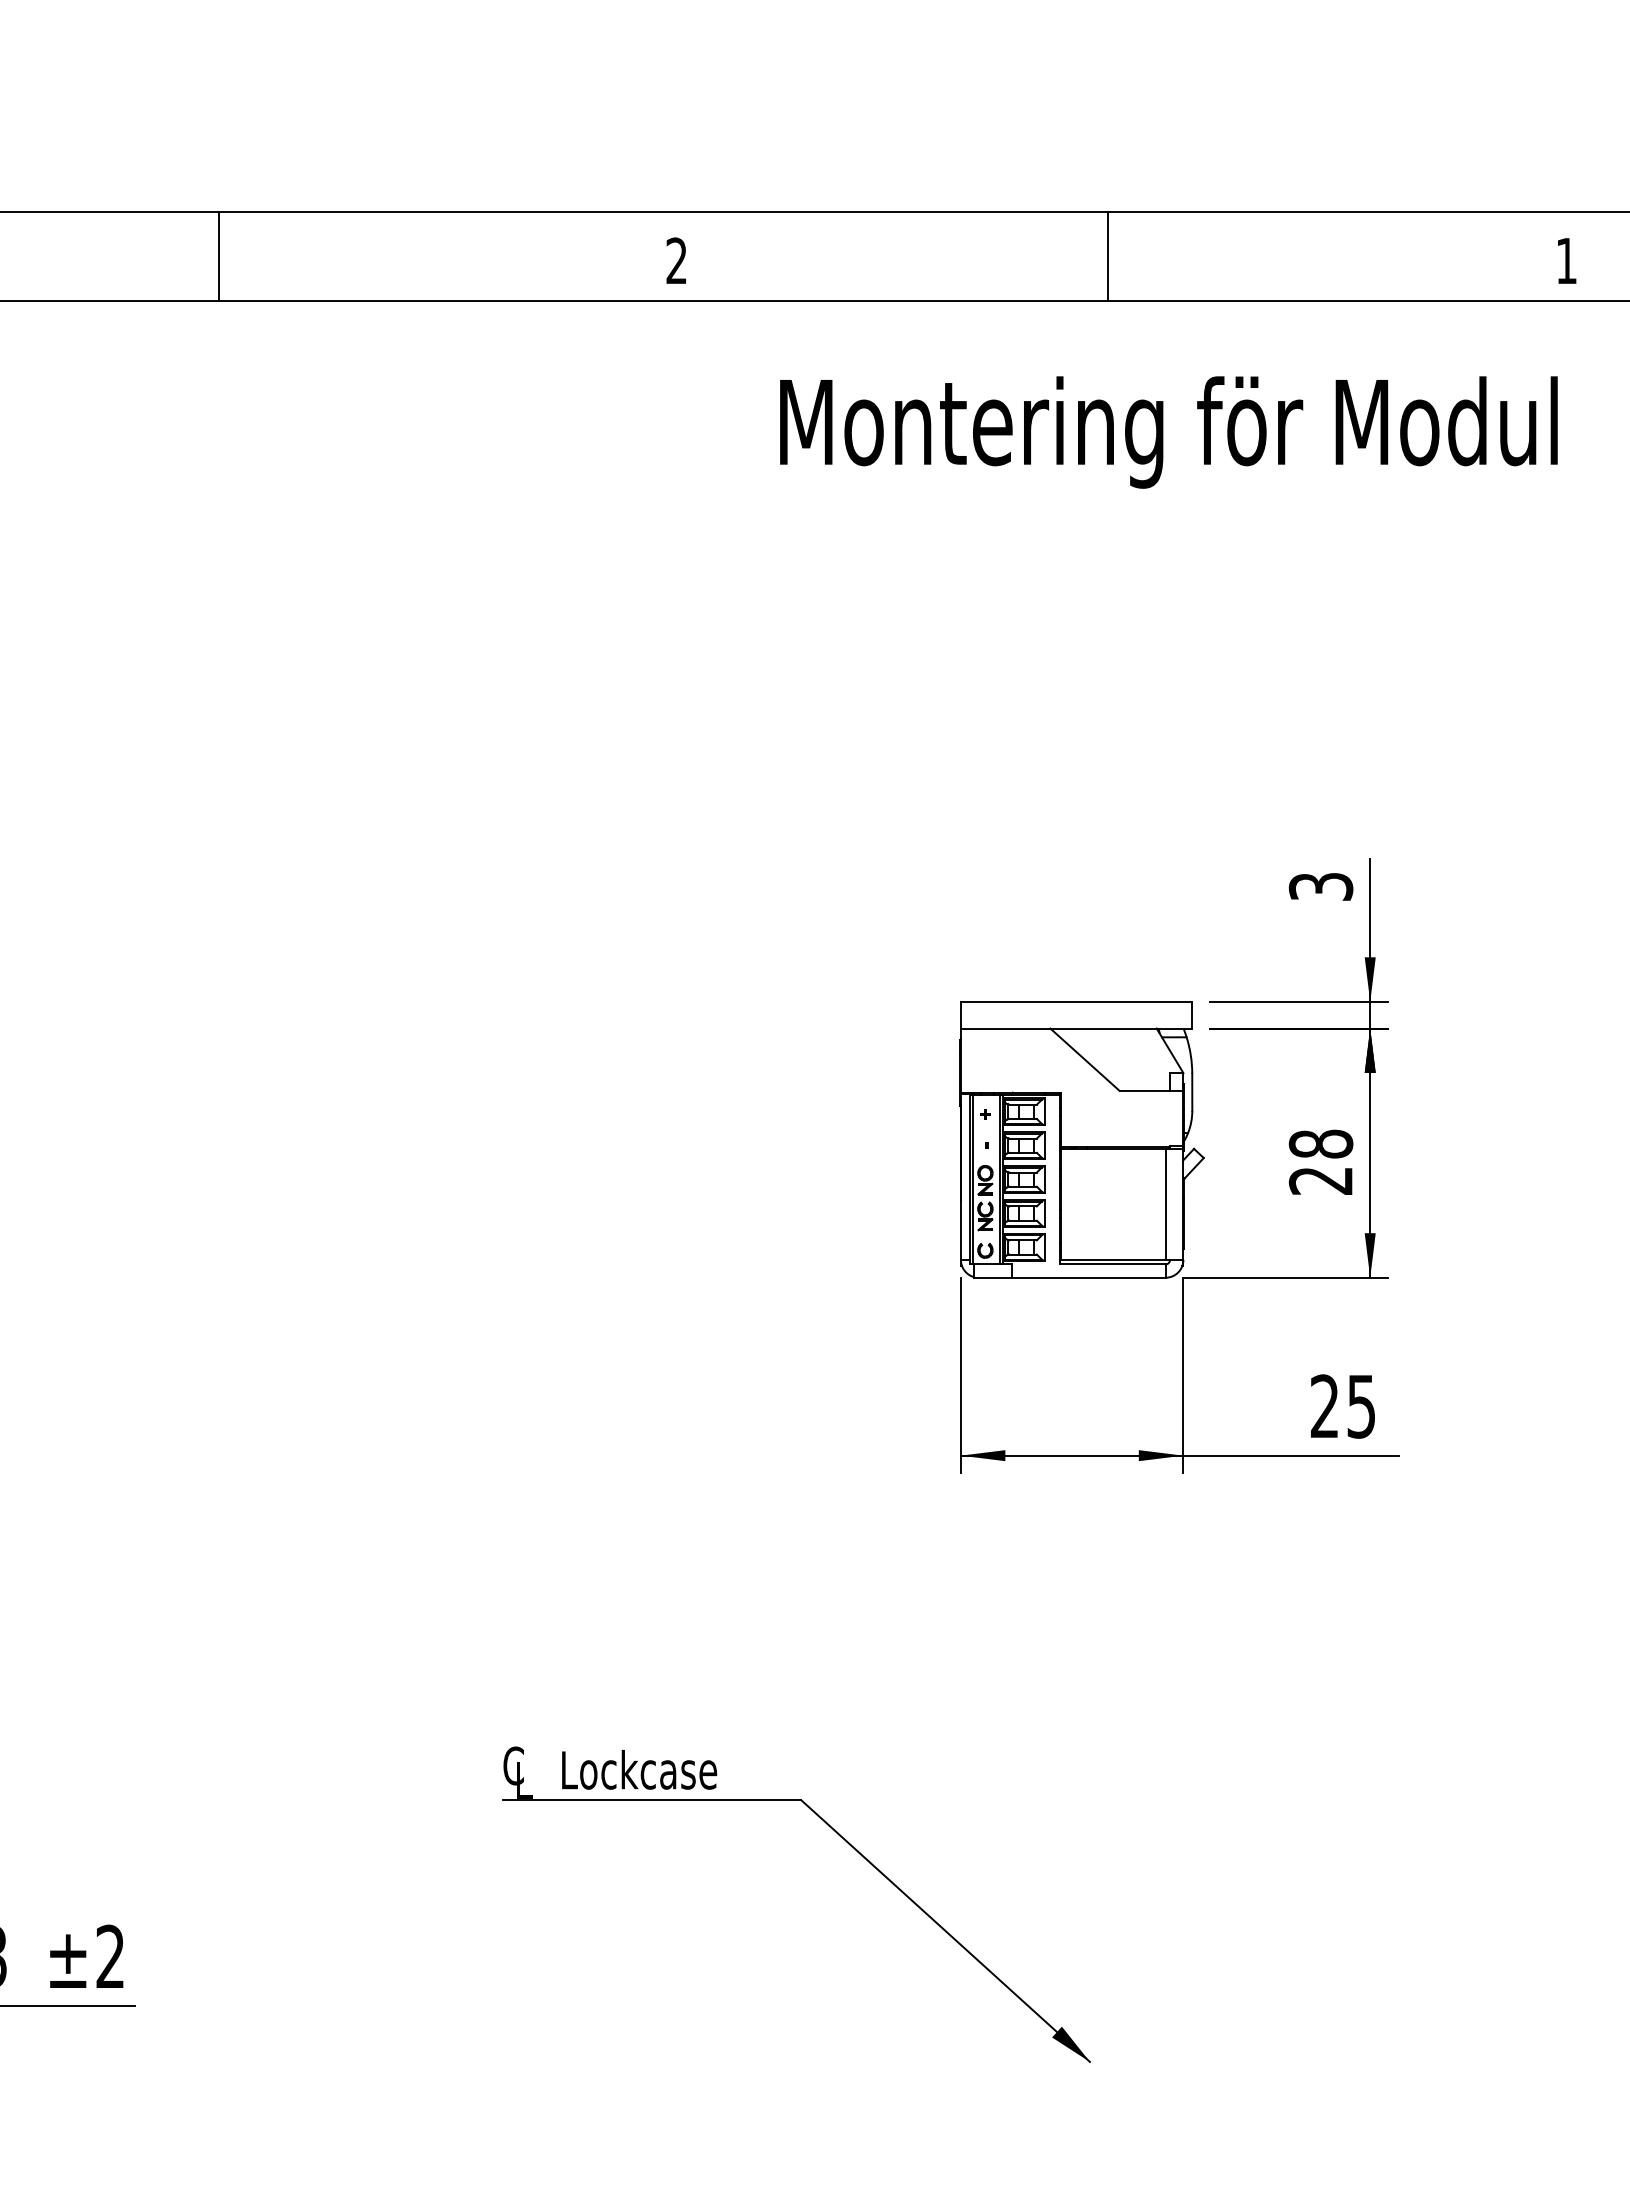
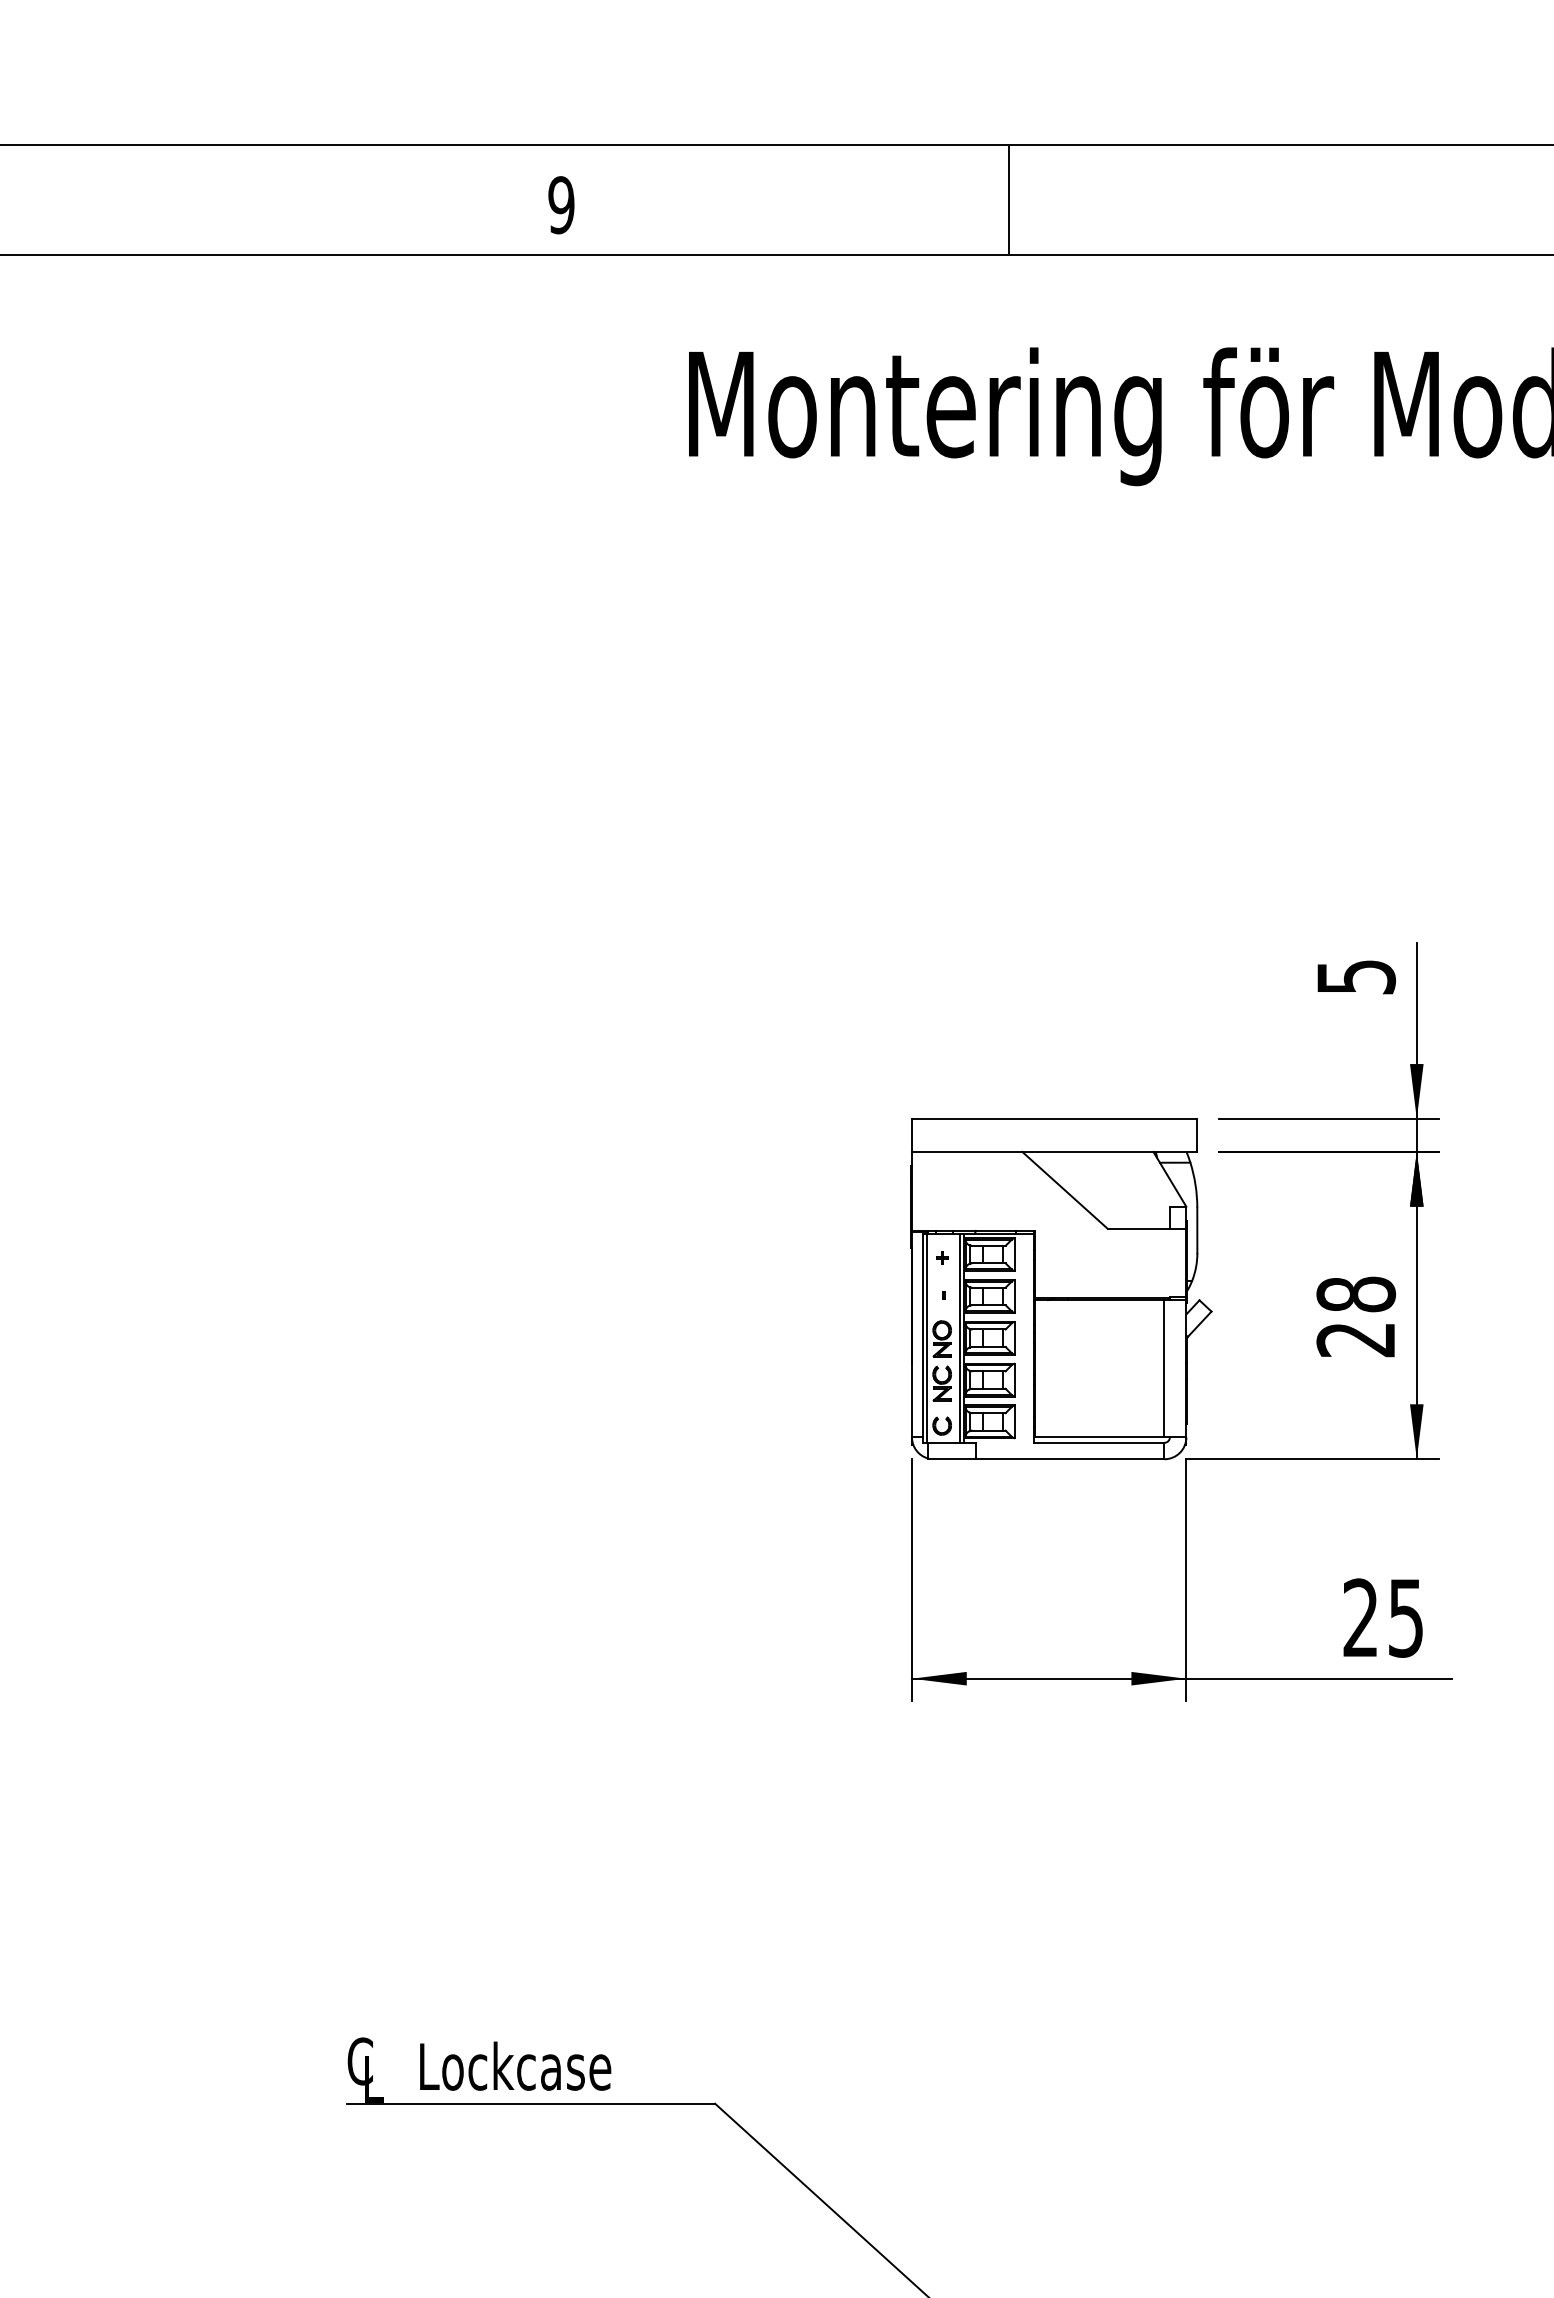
line: (1108, 256) -> (1008, 199), moved
text: (676, 260) -> (561, 204), 2 -> 9
text: (1320, 886) -> (1355, 976), 3 -> 5

